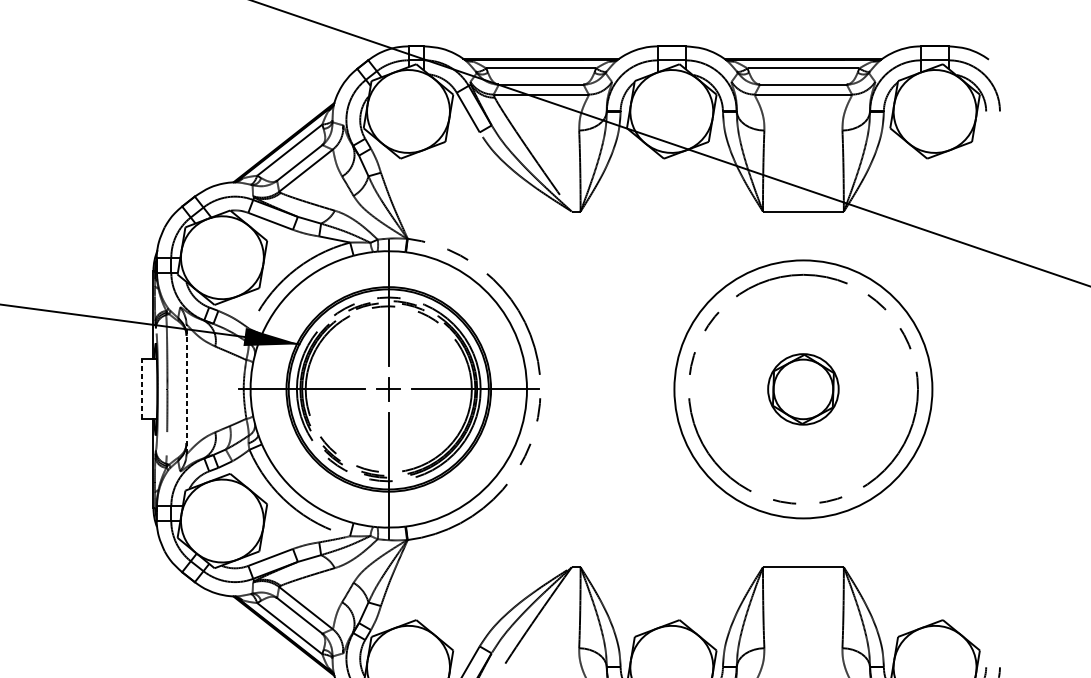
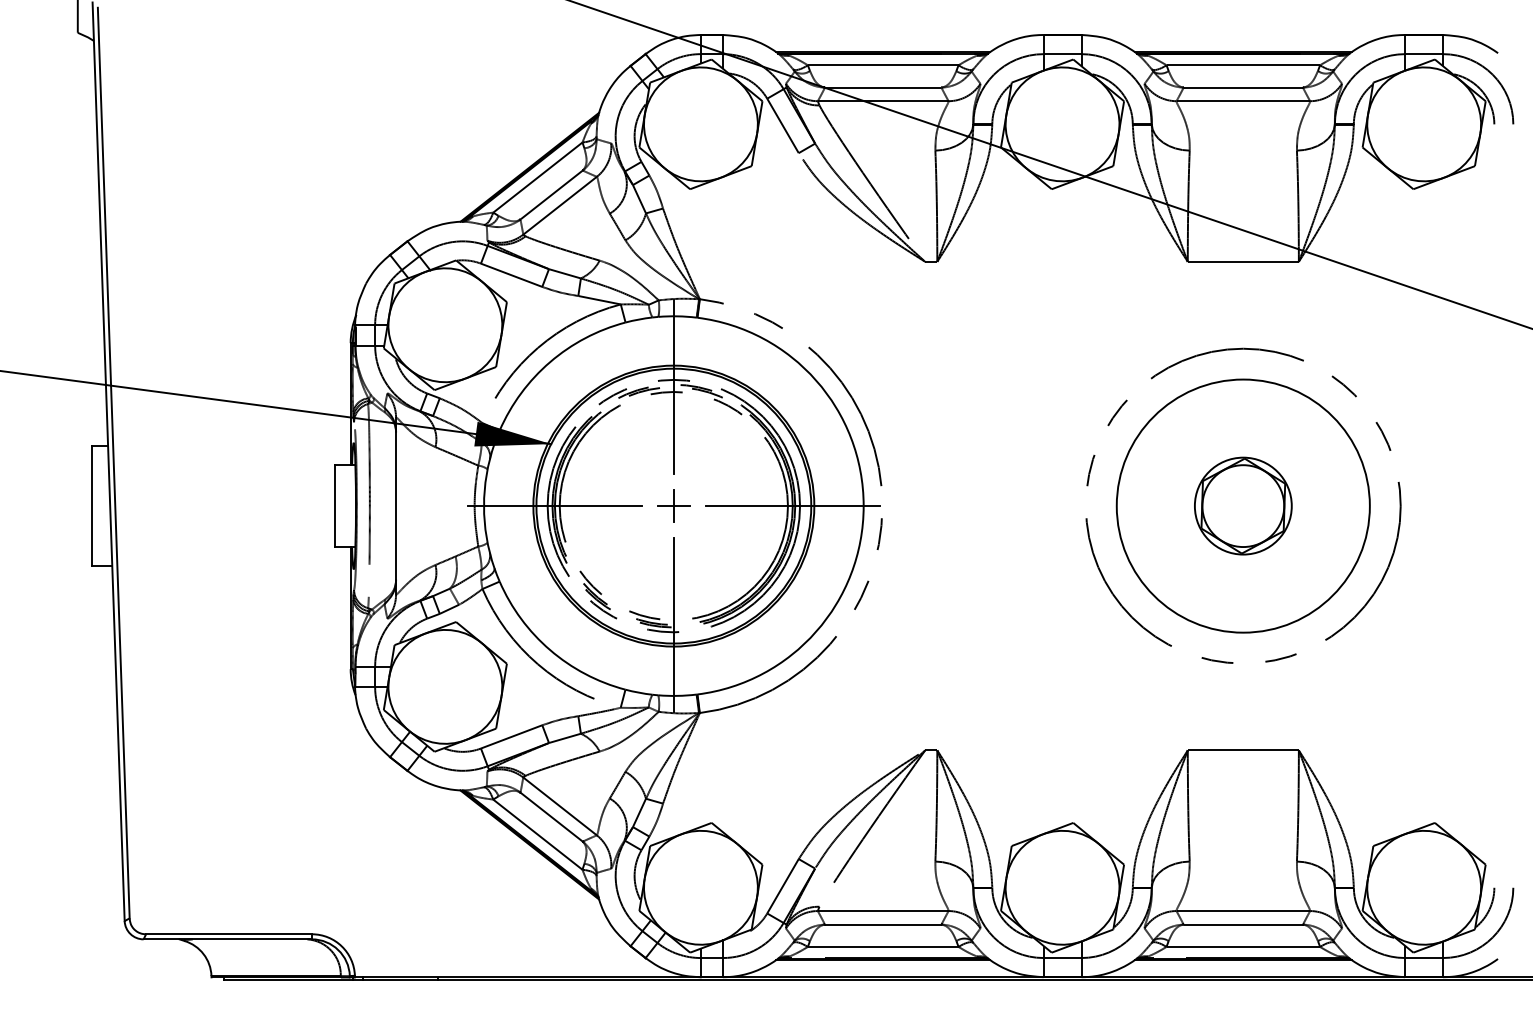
line: (141, 388) -> (334, 505), dashed -> solid
line: (186, 388) -> (396, 505), dashed -> solid
circle: (802, 388) -> (1242, 505), size x0.71

